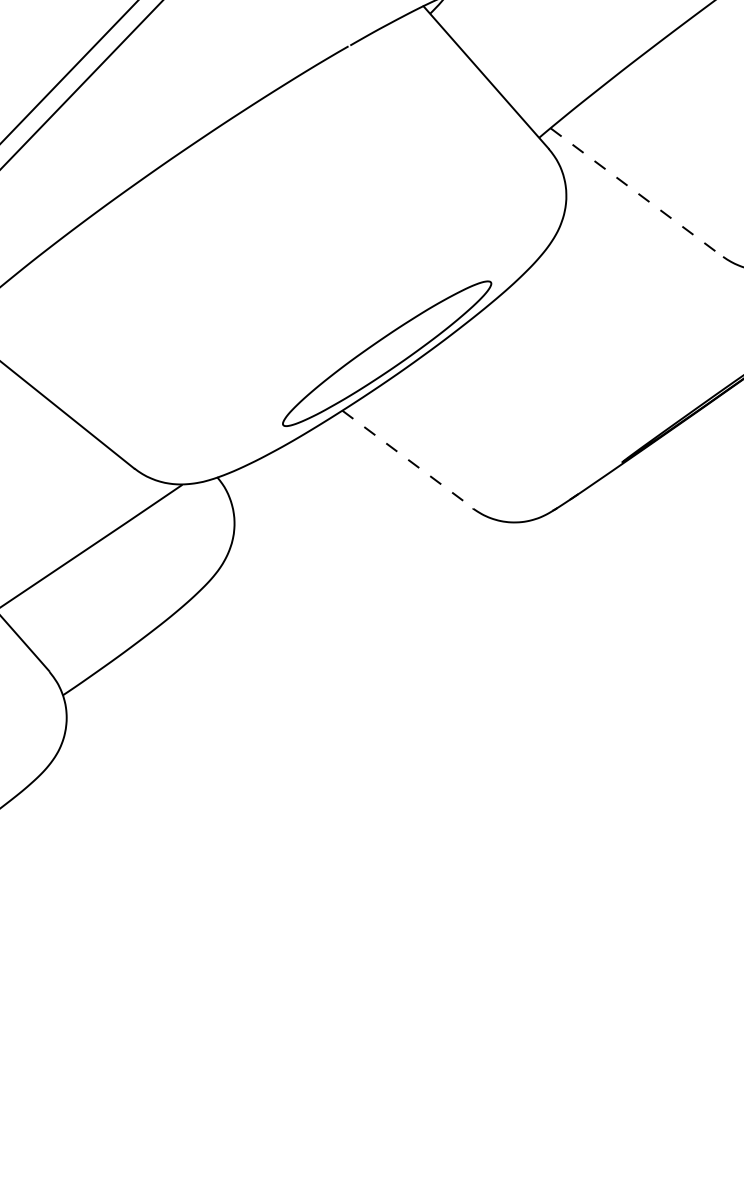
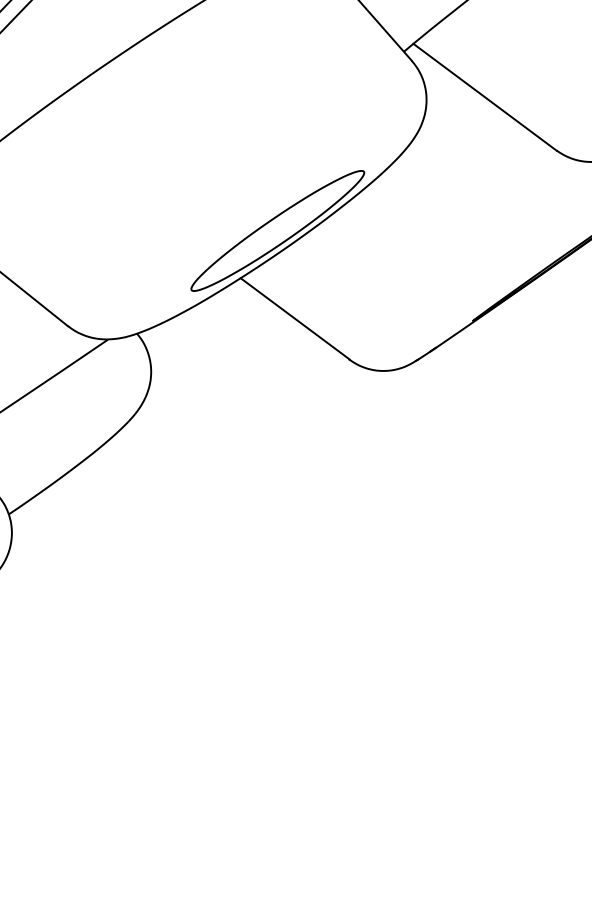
line: (636, 192) -> (484, 97), dashed -> solid
line: (408, 459) -> (295, 318), dashed -> solid

